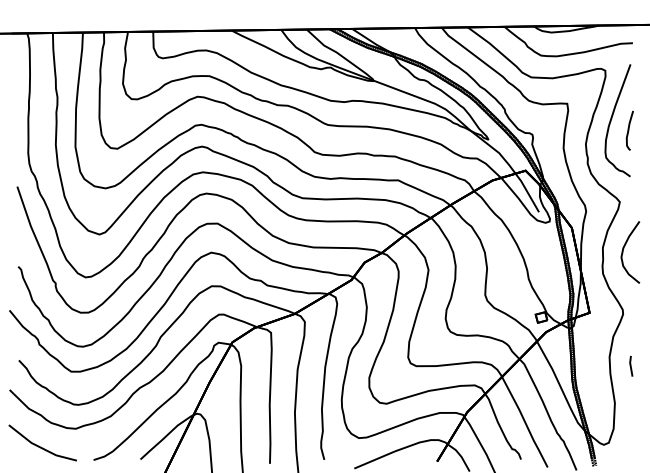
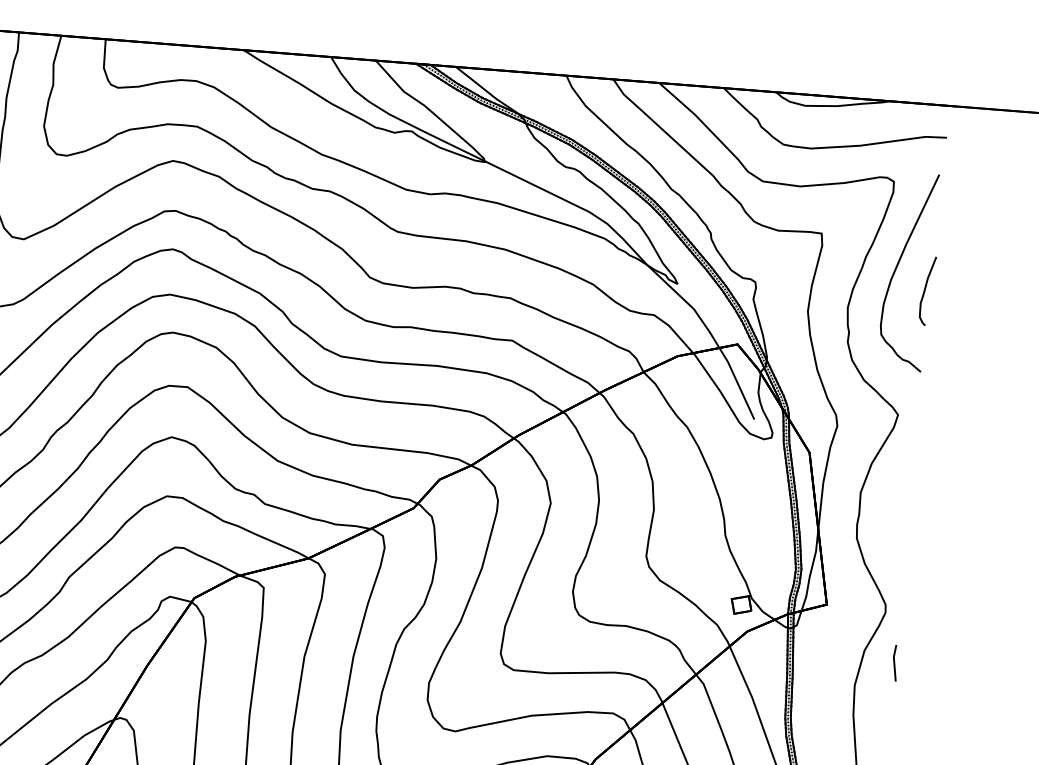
curve: (623, 252) -> (896, 504), removed
line: (631, 366) -> (895, 663), moved

